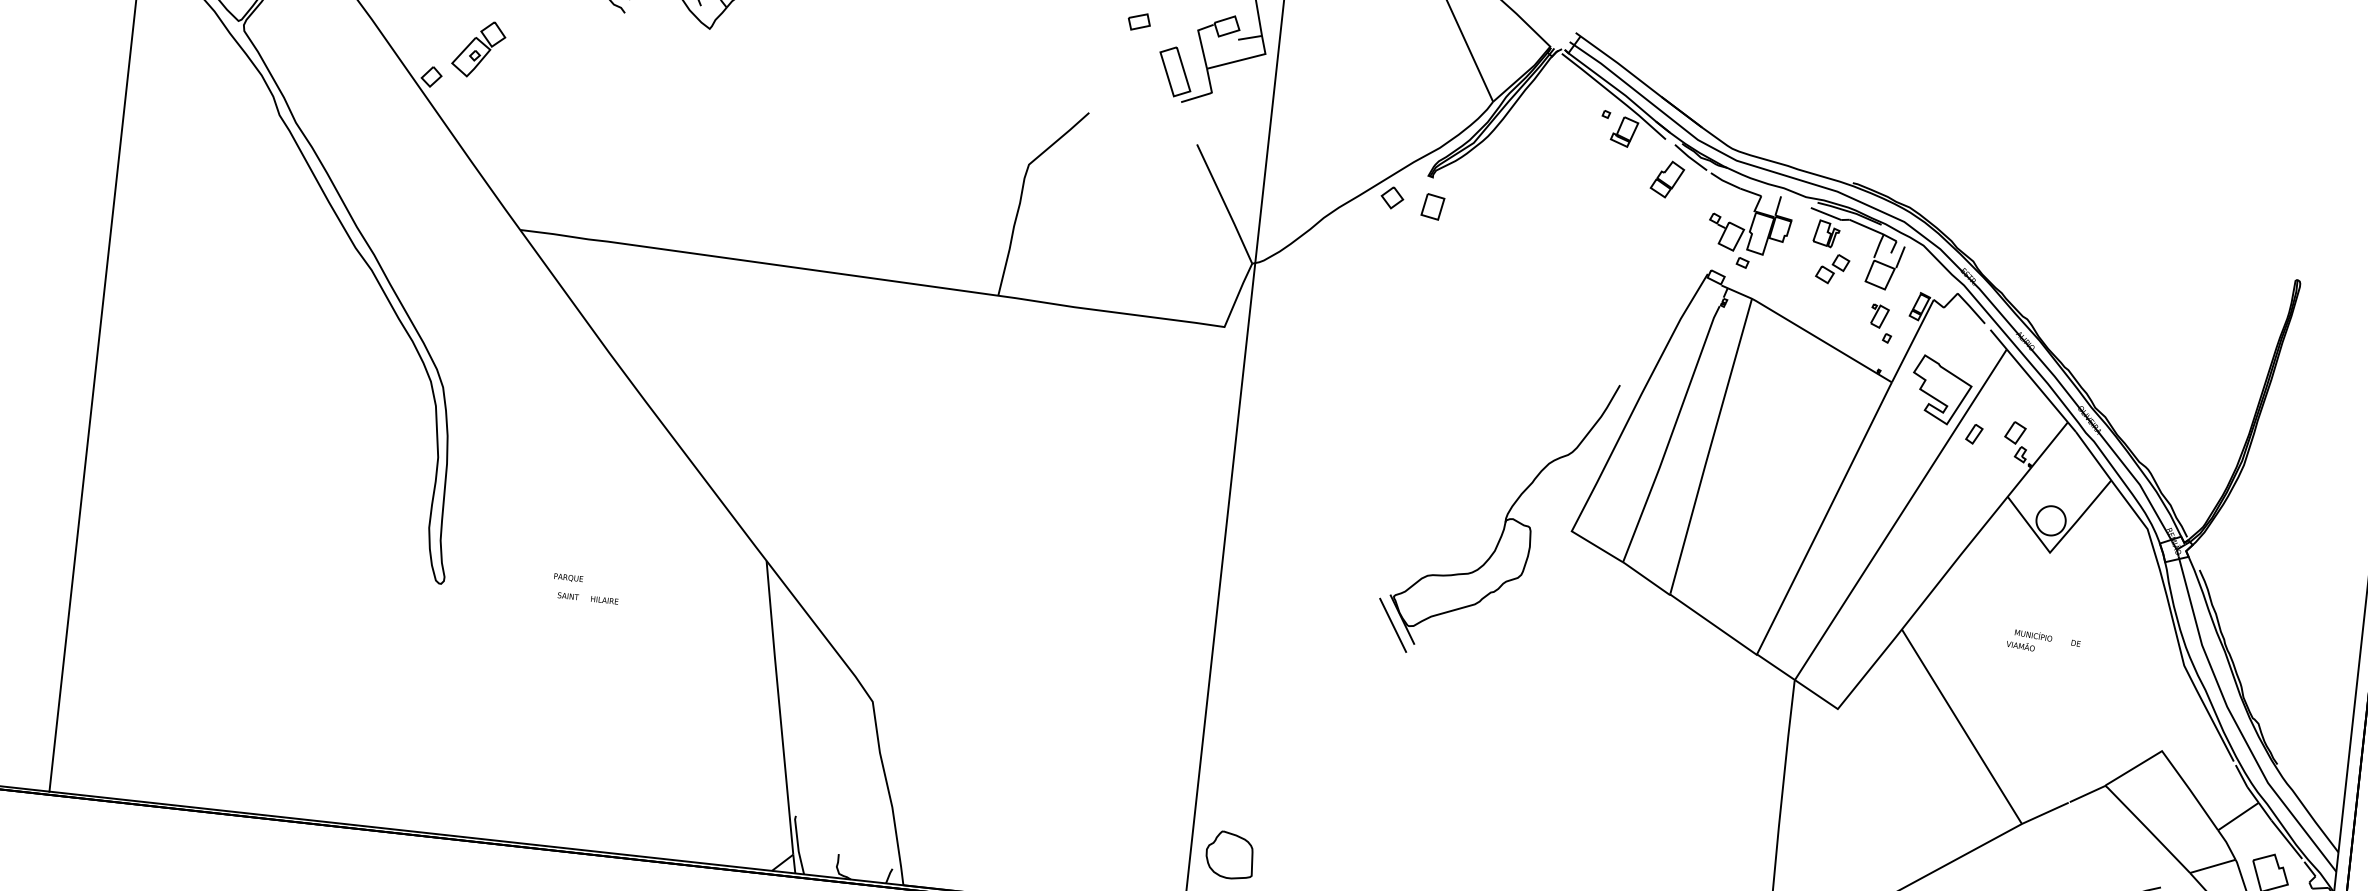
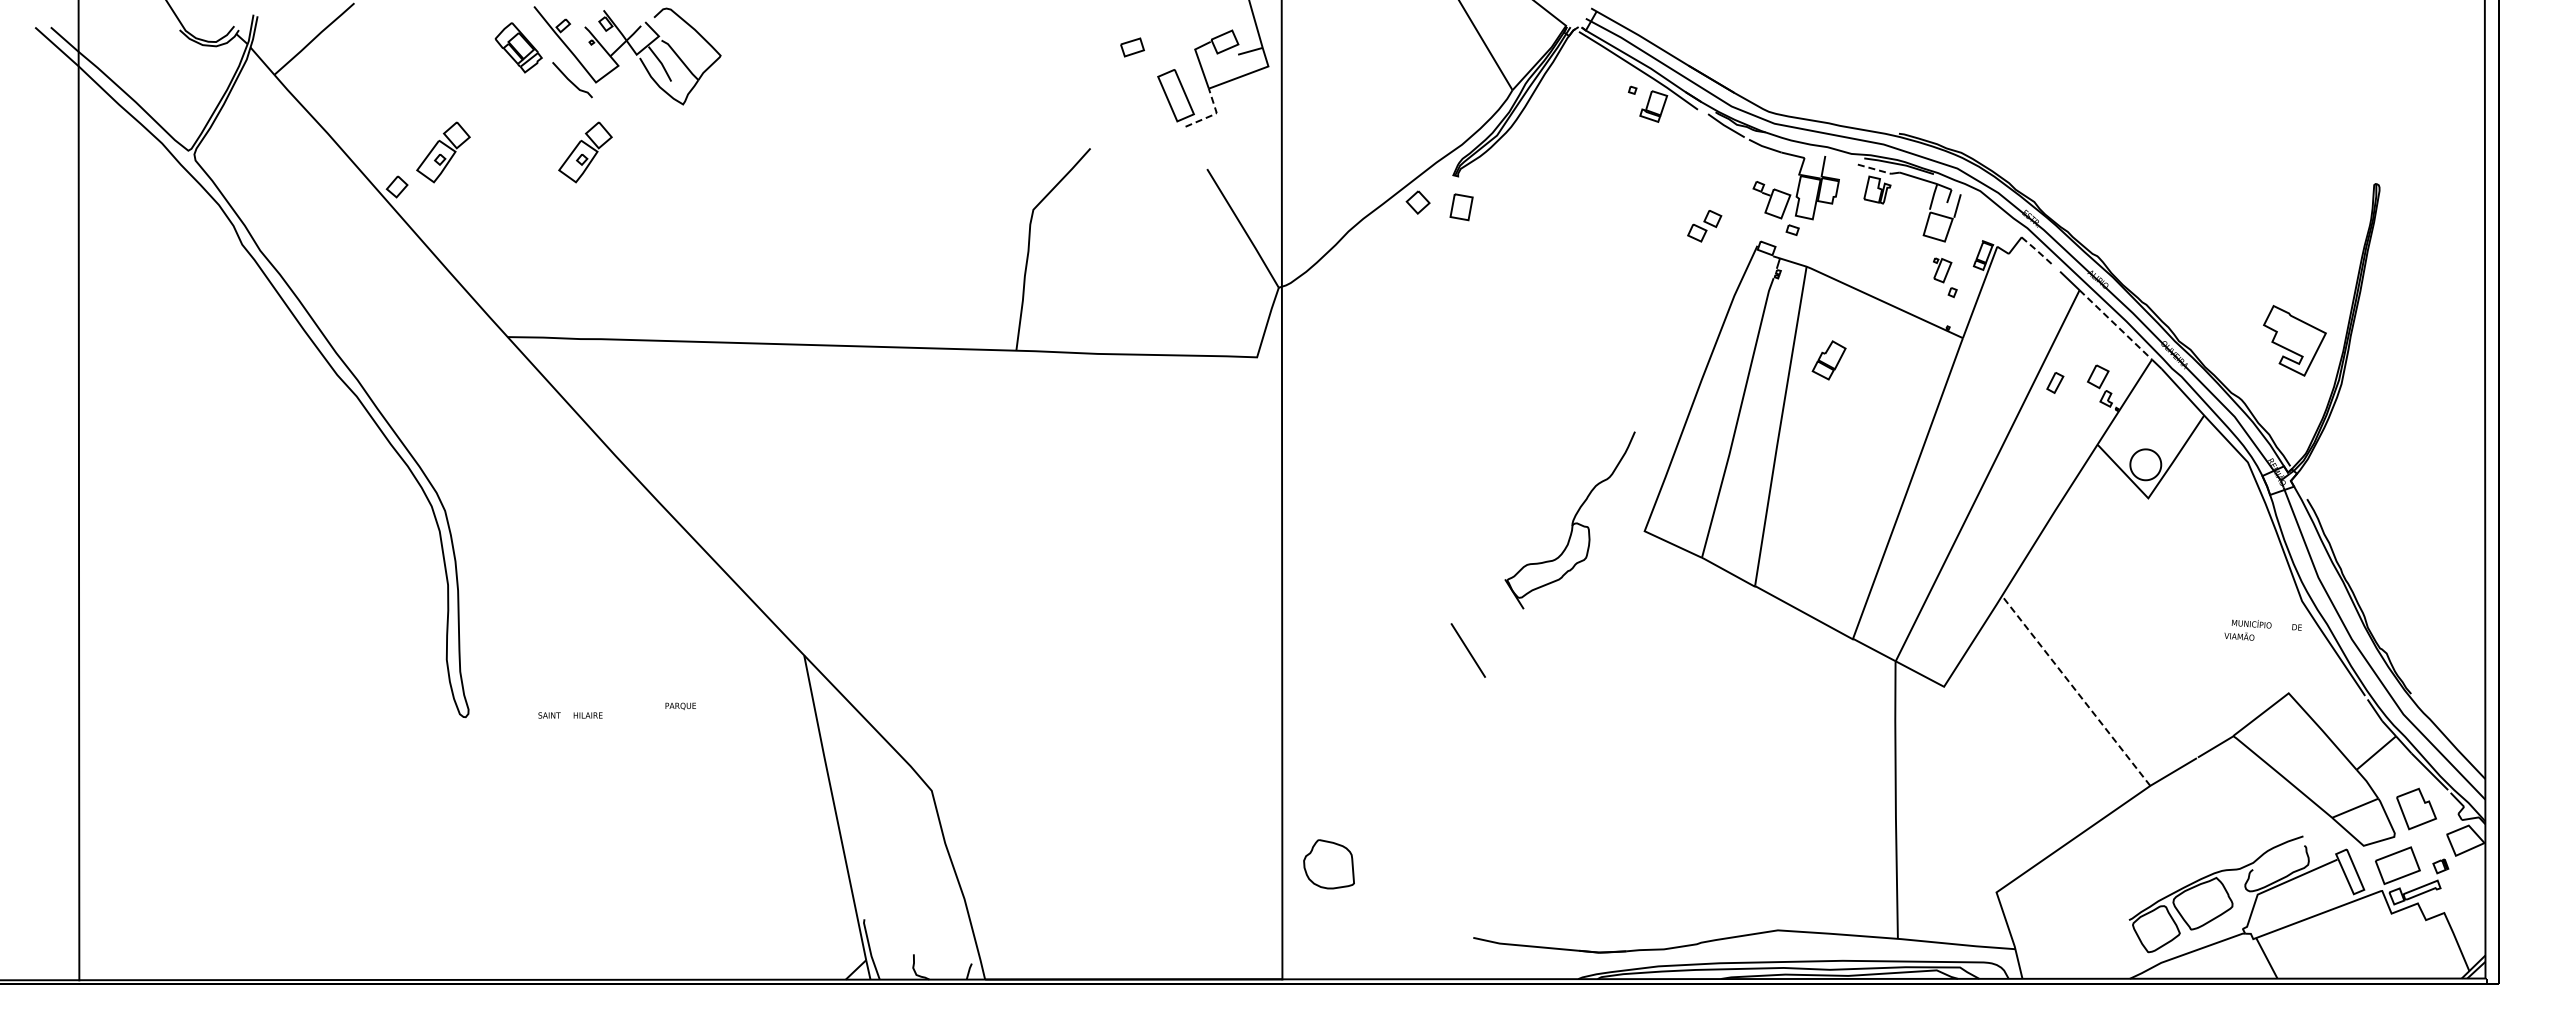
part: (612, 64) -> (585, 152), added
line: (1209, 93) -> (1214, 114), solid -> dashed
part: (1666, 179) -> (1828, 360), moved
line: (1826, 214) -> (1874, 169), solid -> dashed
part: (1832, 269) -> (1704, 226), moved
line: (1971, 308) -> (2037, 251), solid -> dashed
line: (2037, 386) -> (2116, 325), solid -> dashed
part: (1941, 390) -> (2294, 340), moved
part: (1502, 513) -> (1569, 520), size x0.6
text: (568, 577) -> (680, 705), moved
text: (588, 598) -> (570, 715), moved
text: (2043, 641) -> (2262, 629), moved
line: (1961, 726) -> (2075, 690), solid -> dashed
part: (1229, 855) -> (1328, 864), moved

